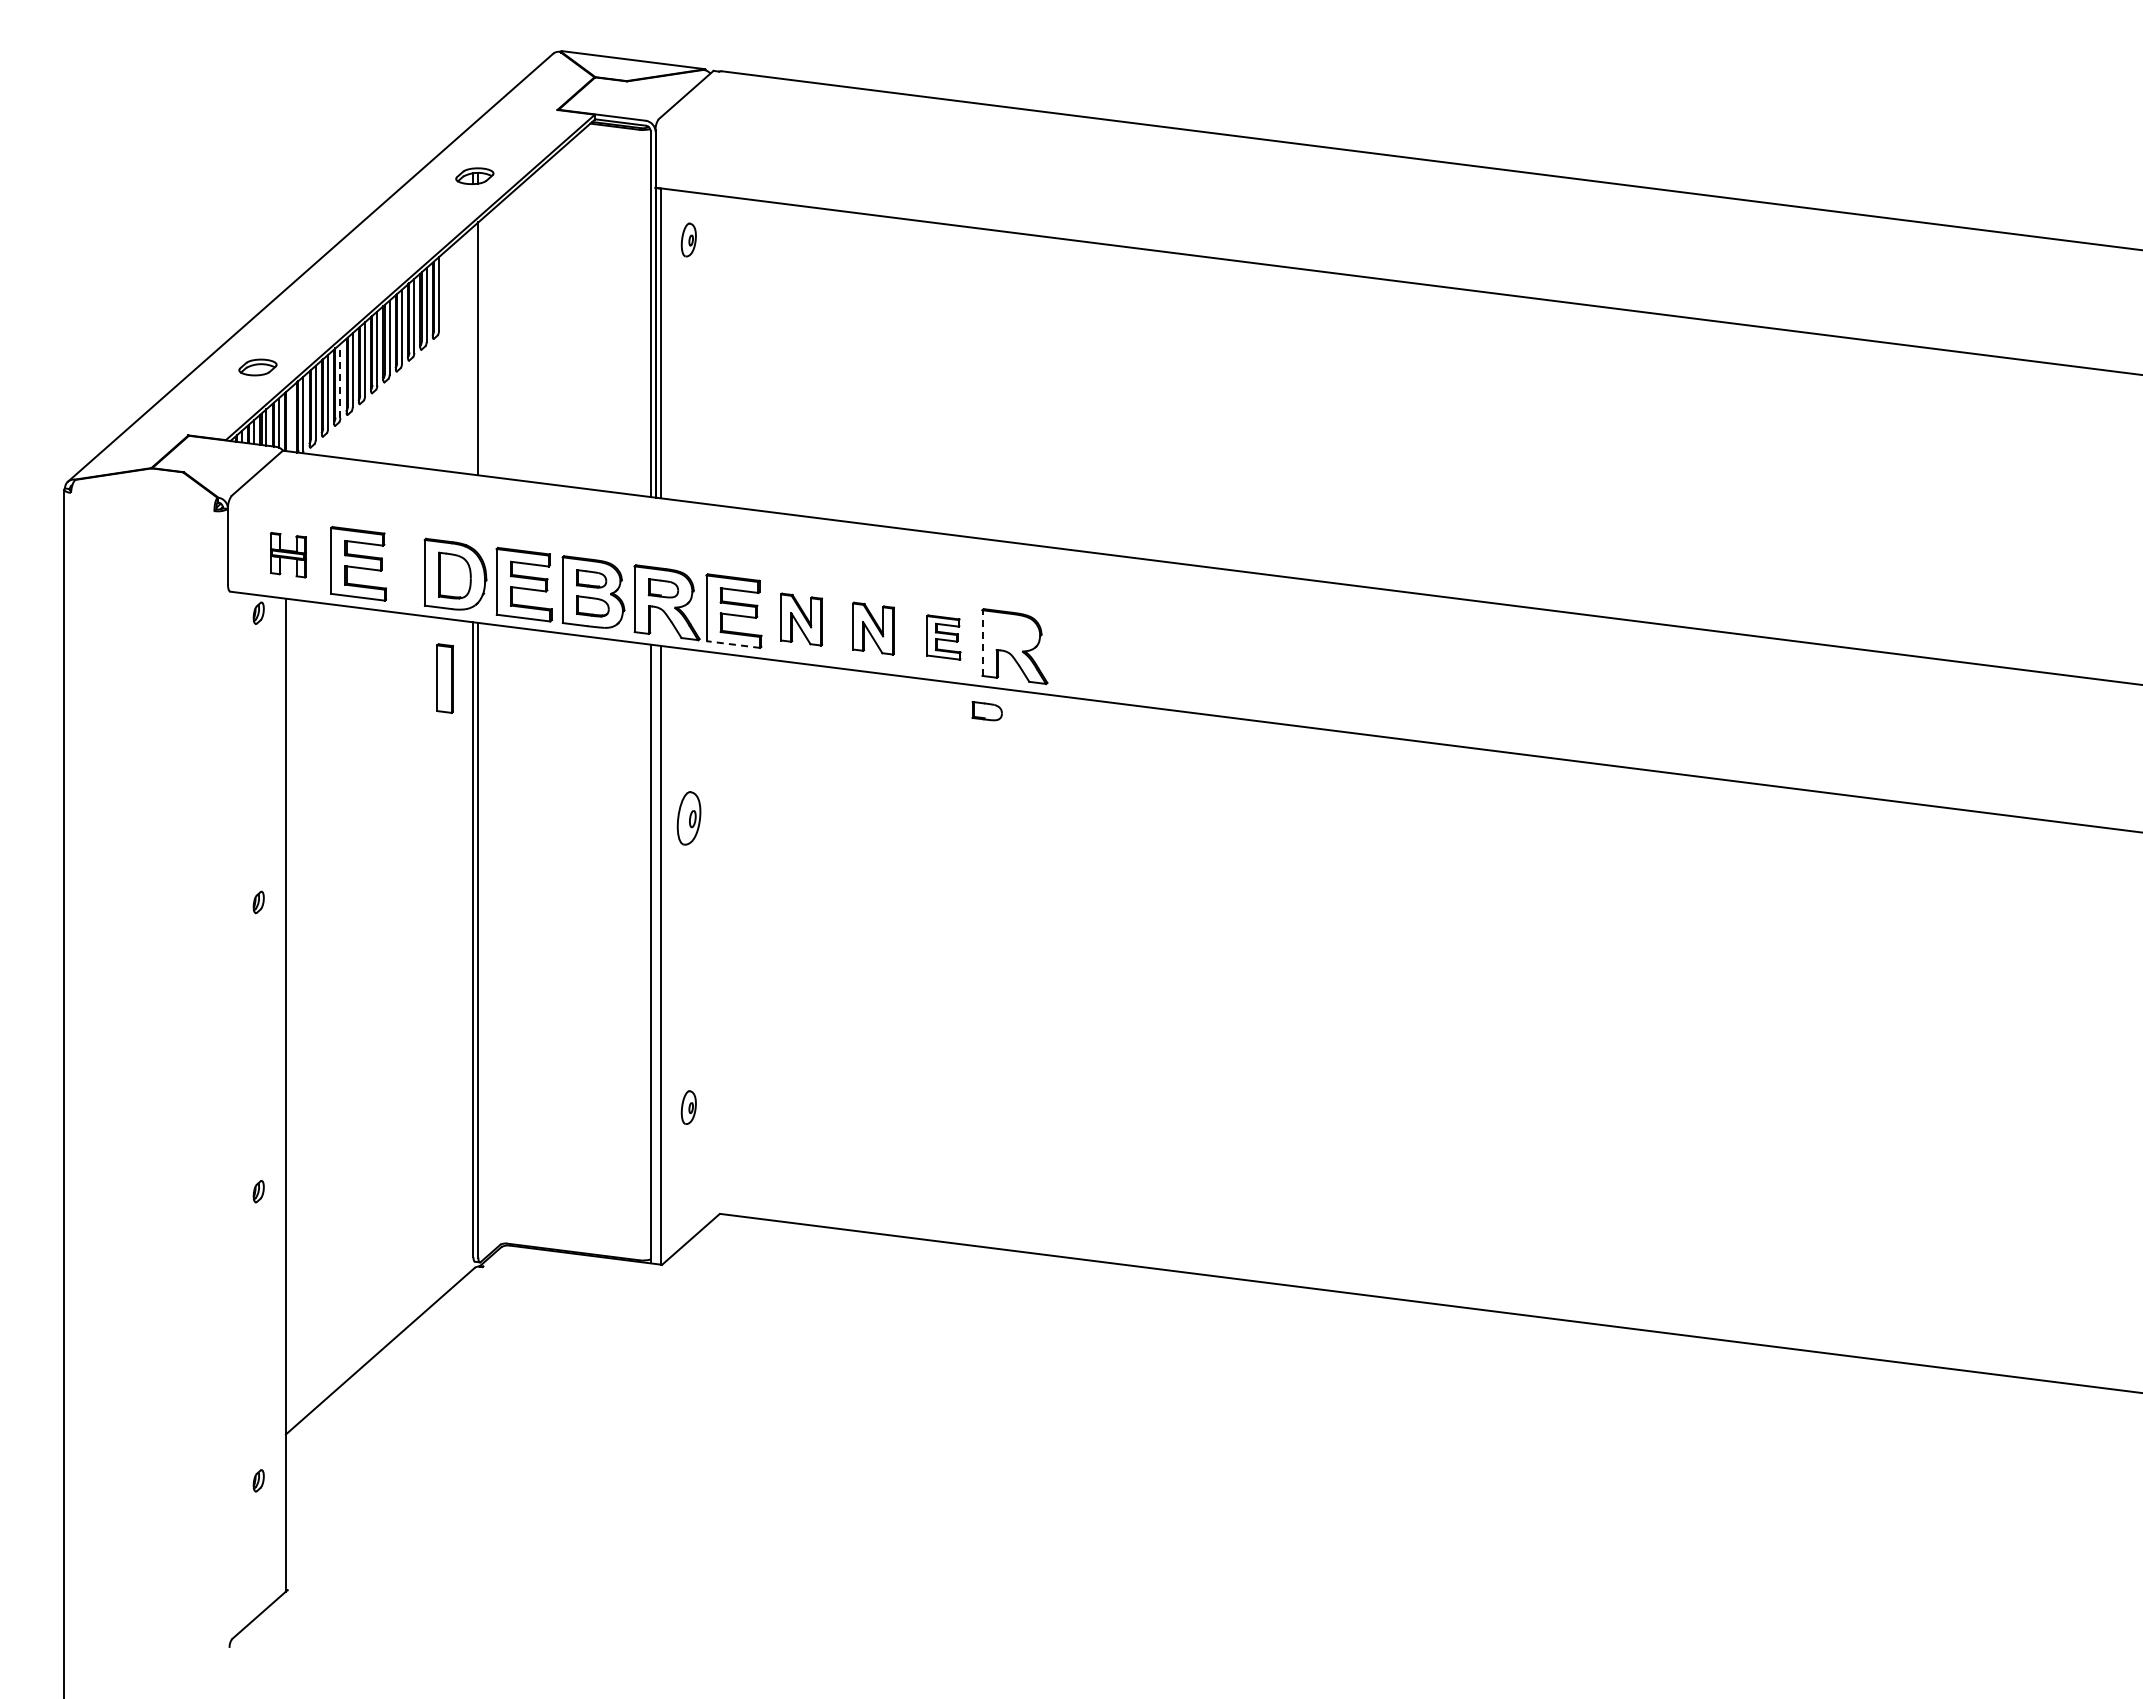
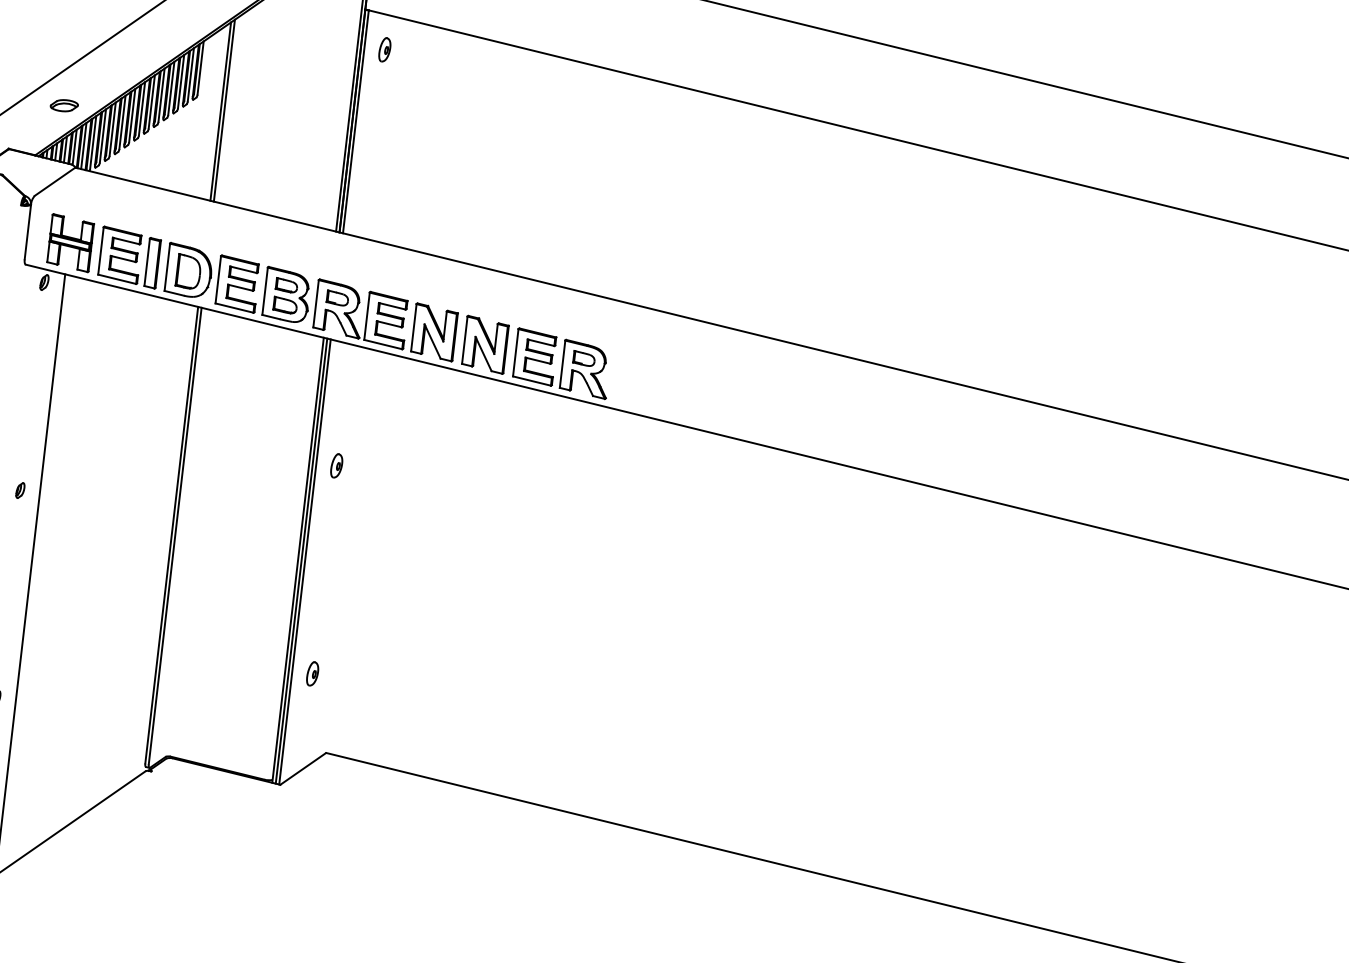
line: (473, 350) -> (220, 111), added
line: (340, 381) -> (122, 122), dashed -> solid
line: (291, 419) -> (84, 145), added
part: (288, 555) -> (70, 243), size x1.67
part: (801, 619) -> (434, 332), size x1.43
part: (873, 628) -> (485, 344), size x1.43
part: (943, 637) -> (534, 356), size x1.67
line: (982, 643) -> (562, 364), dashed -> solid
line: (733, 644) -> (383, 344), dashed -> solid
part: (444, 678) -> (152, 263), moved
part: (986, 711) -> (583, 358), moved
part: (688, 818) -> (336, 465), size x0.62
line: (655, 954) -> (301, 561), added

